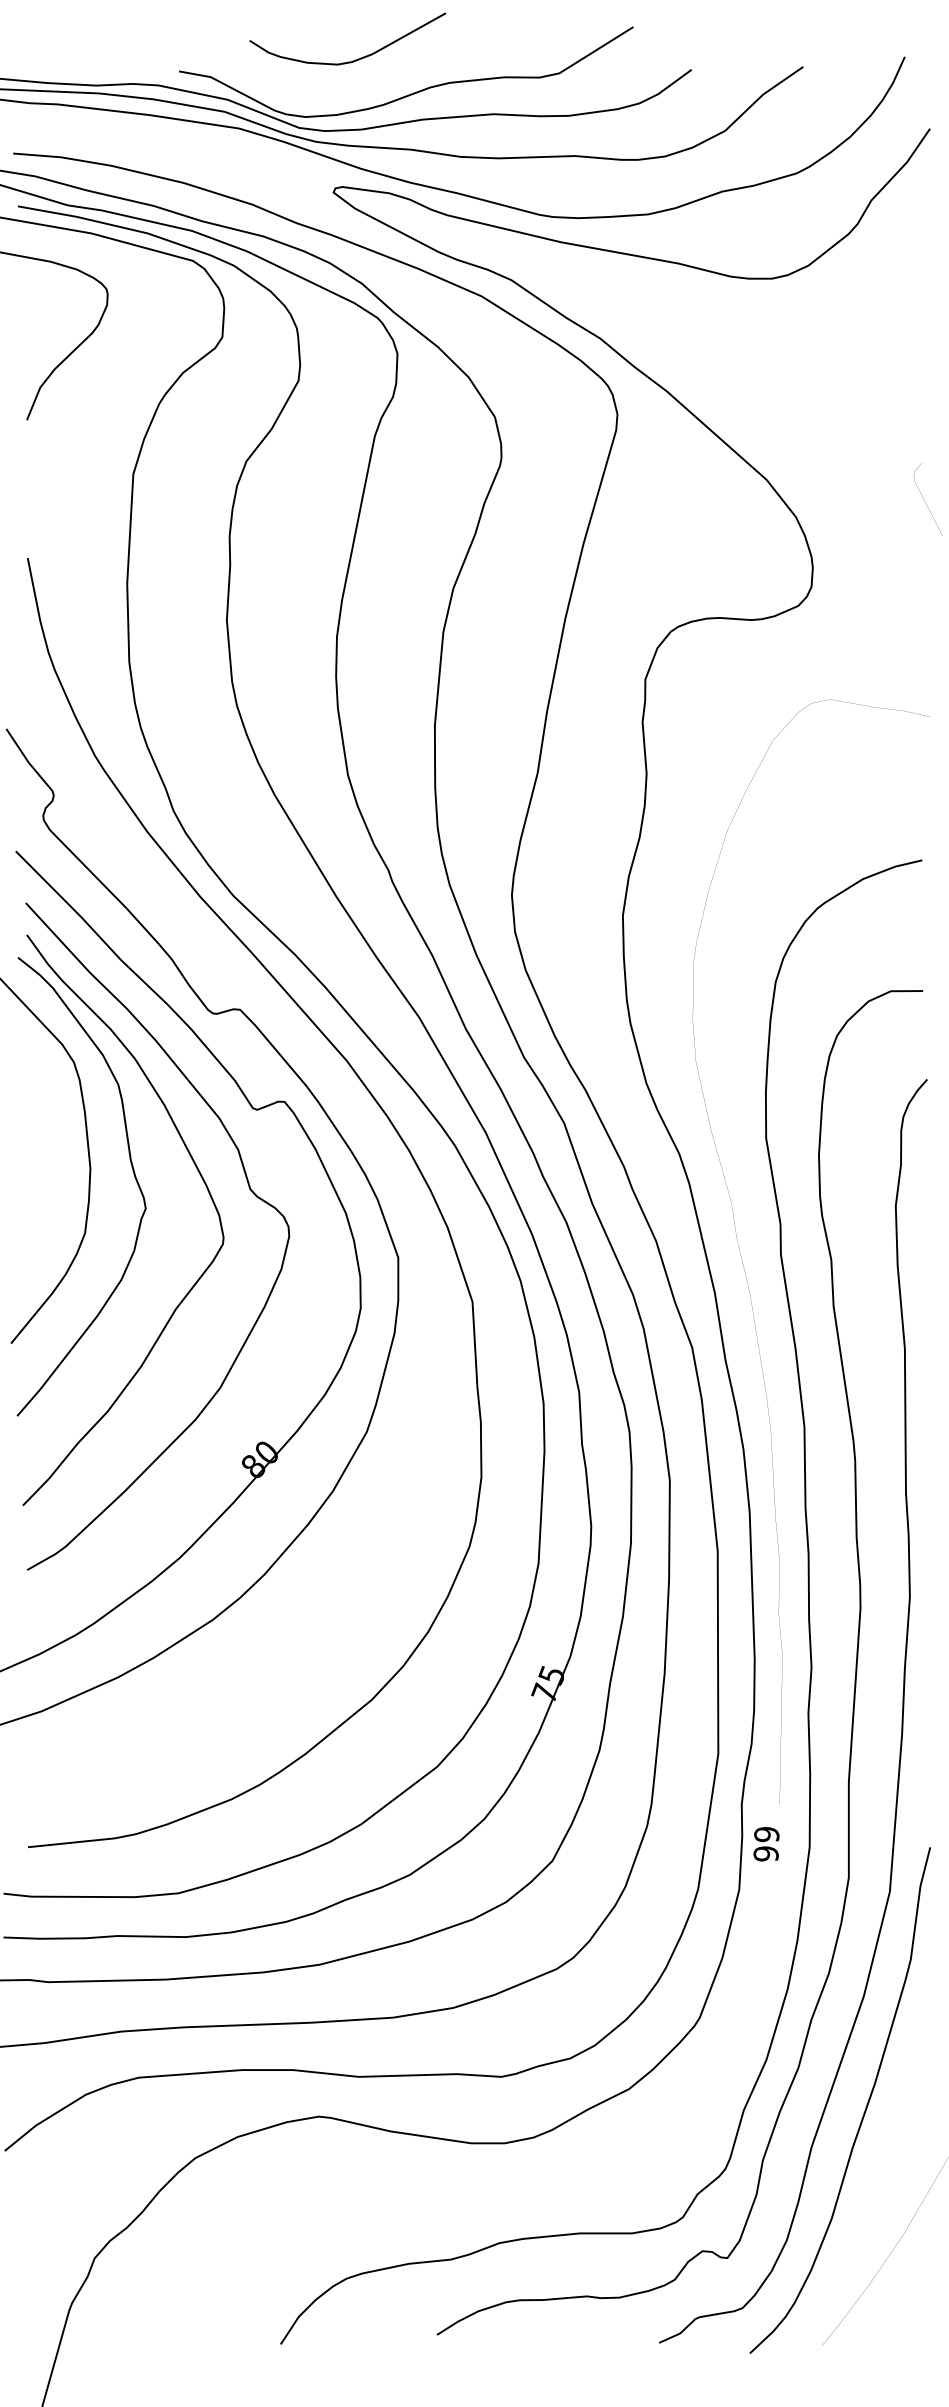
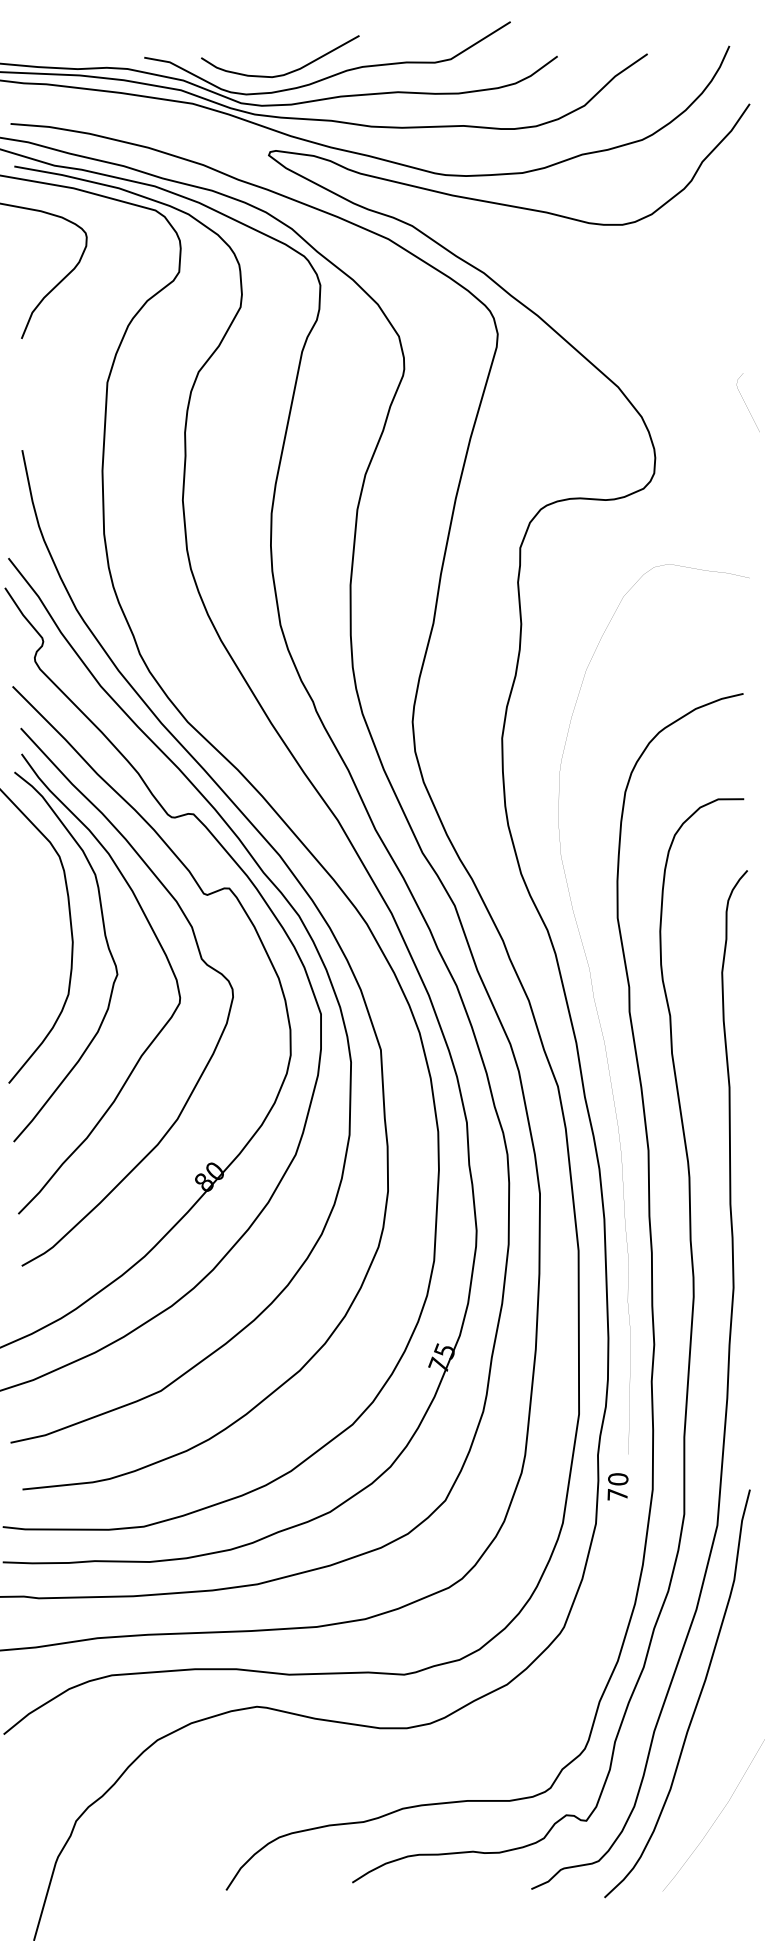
curve: (355, 59) -> (286, 73), moved
curve: (381, 1157) -> (307, 933), added
text: (766, 1843) -> (617, 1486), 99 -> 70

